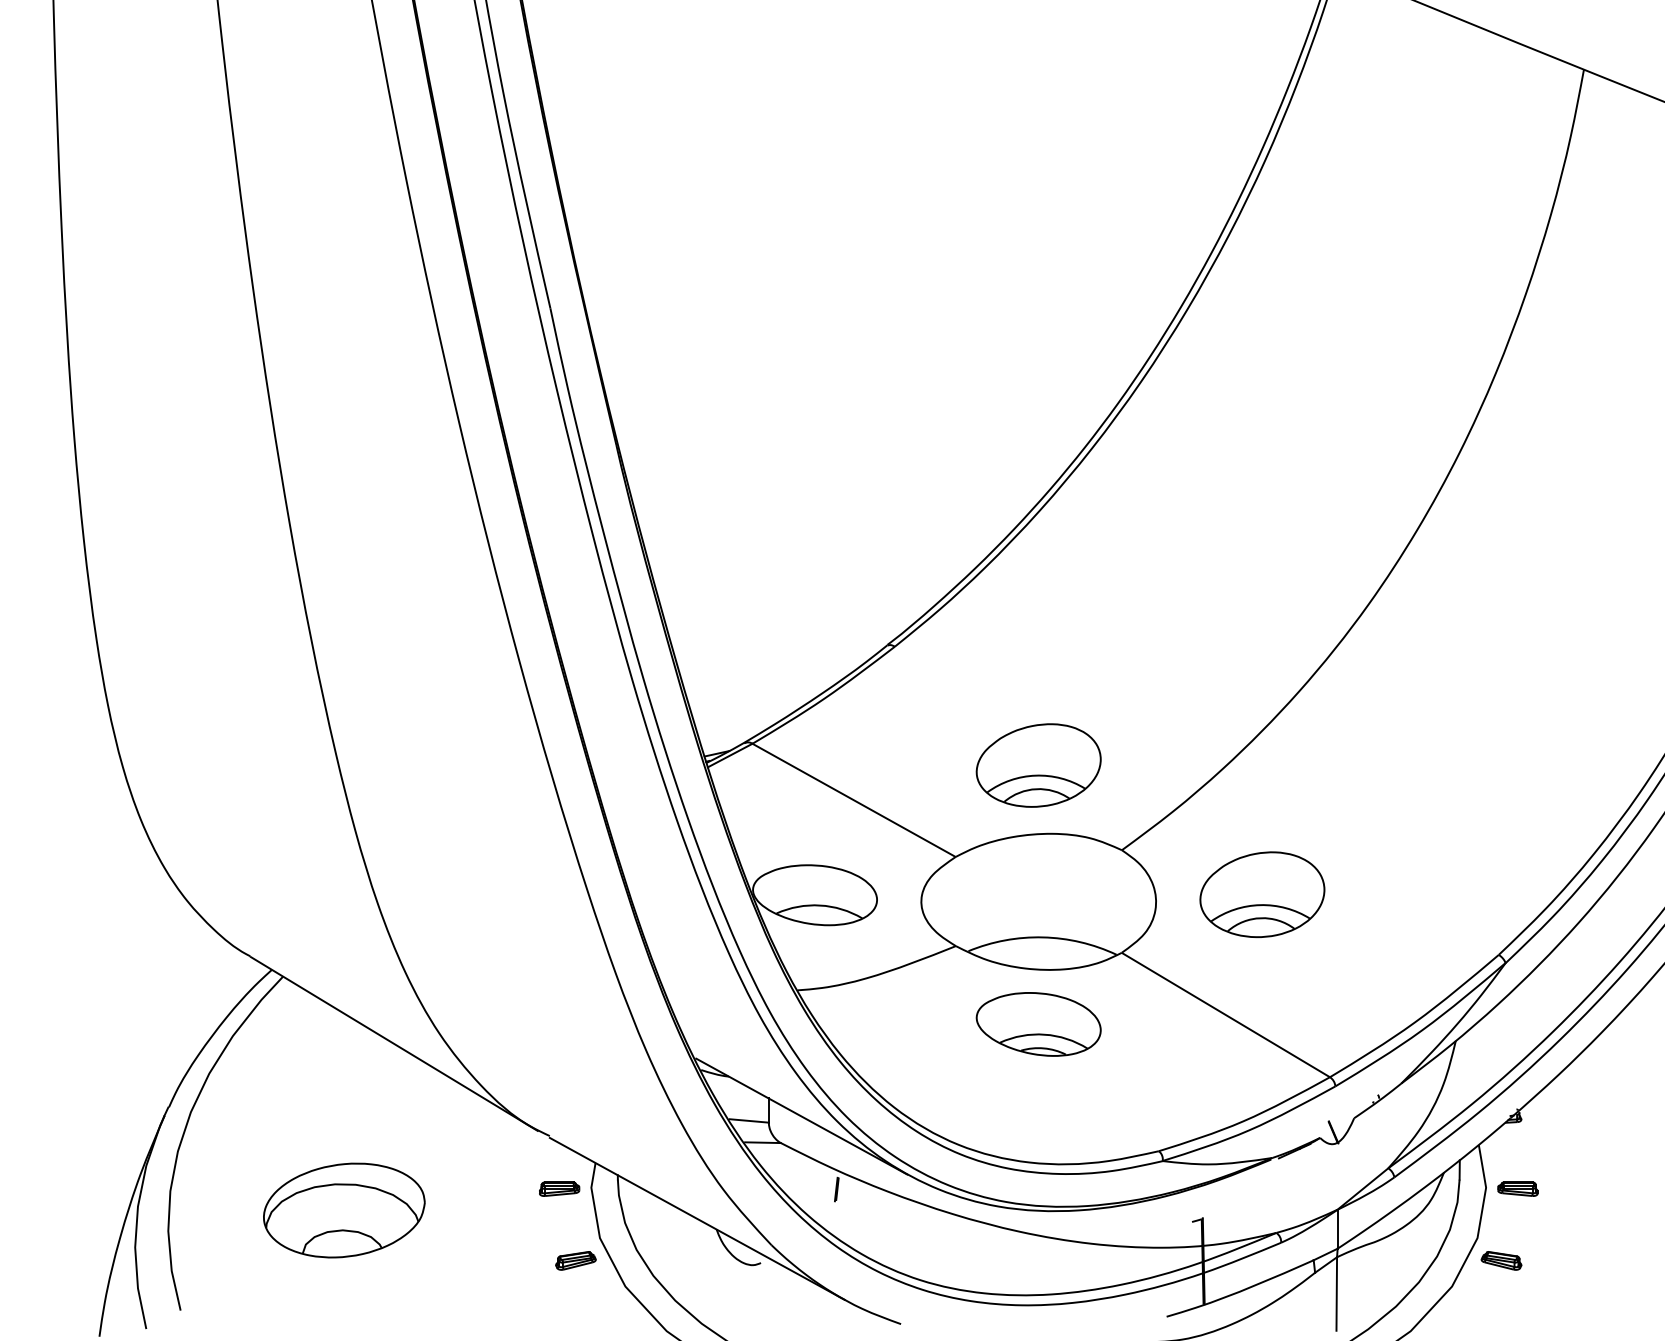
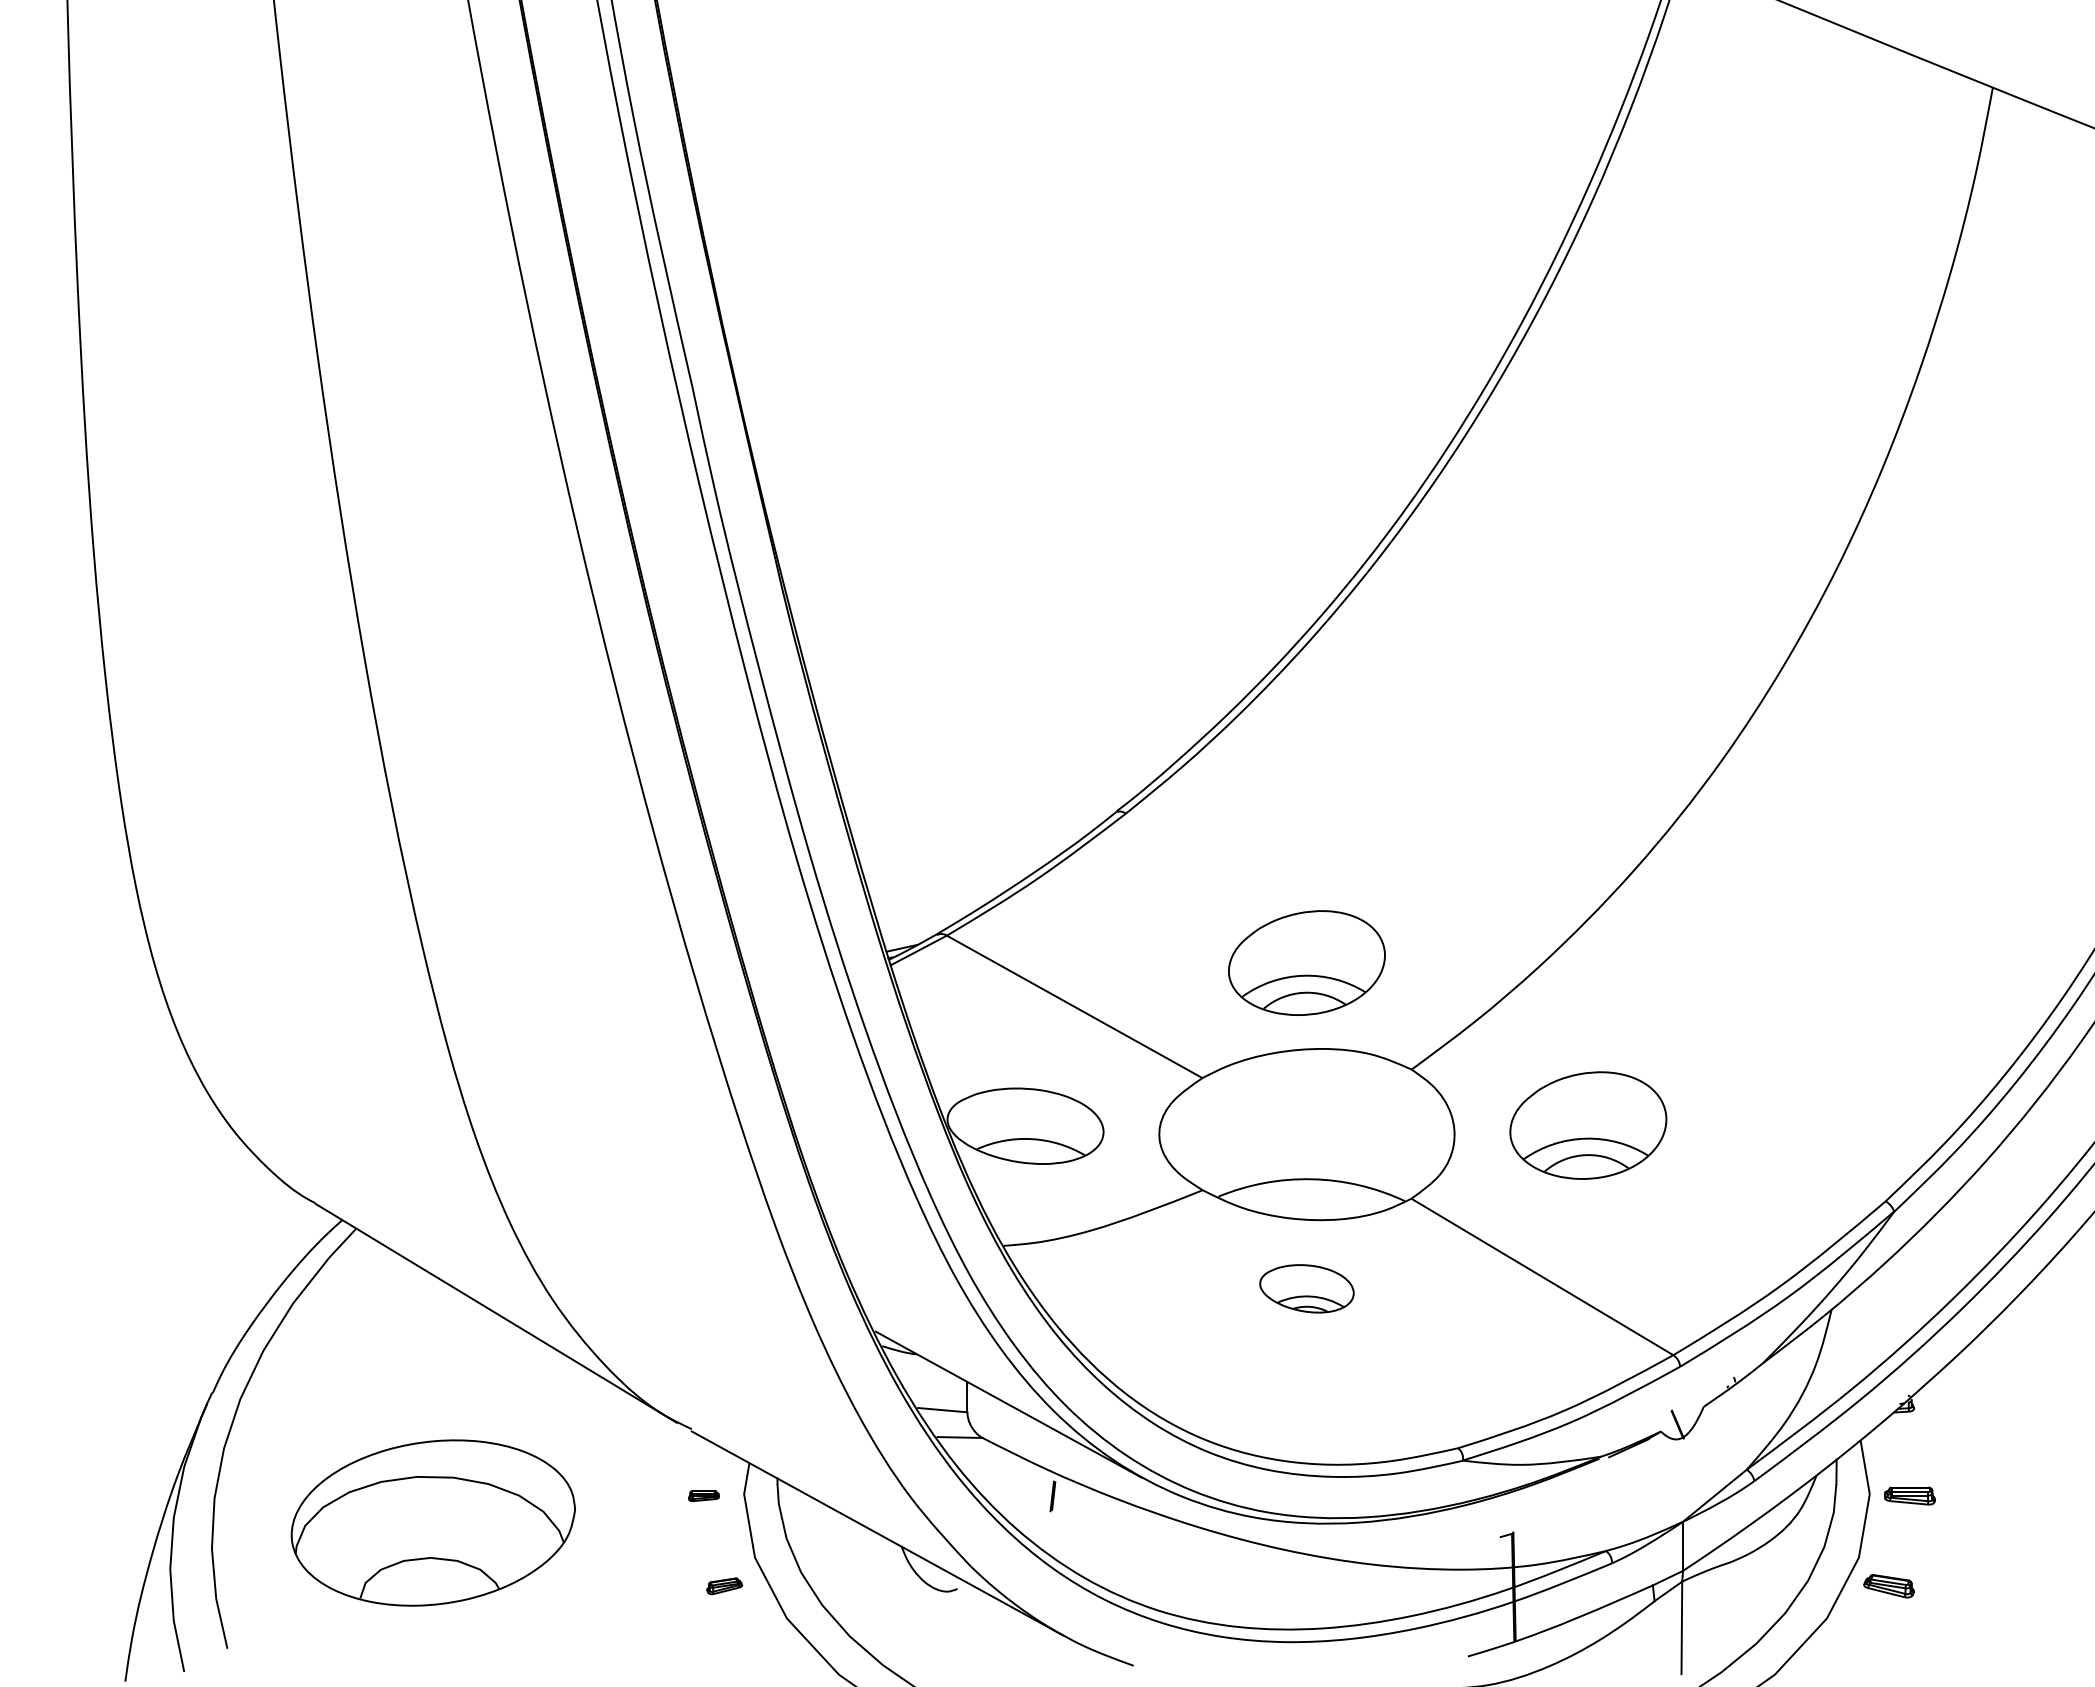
part: (1038, 1024) -> (1306, 1288), size x0.6
part: (559, 1188) -> (703, 1495), size x0.6
part: (344, 1210) -> (433, 1522), size x1.4
part: (575, 1261) -> (724, 1586), size x0.7

